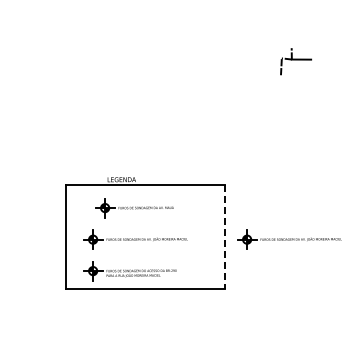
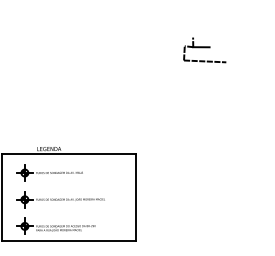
line: (305, 76) -> (204, 61), added
part: (134, 208) -> (49, 173), moved
line: (224, 237) -> (136, 197), dashed -> solid
part: (289, 239) -> (191, 199), removed

